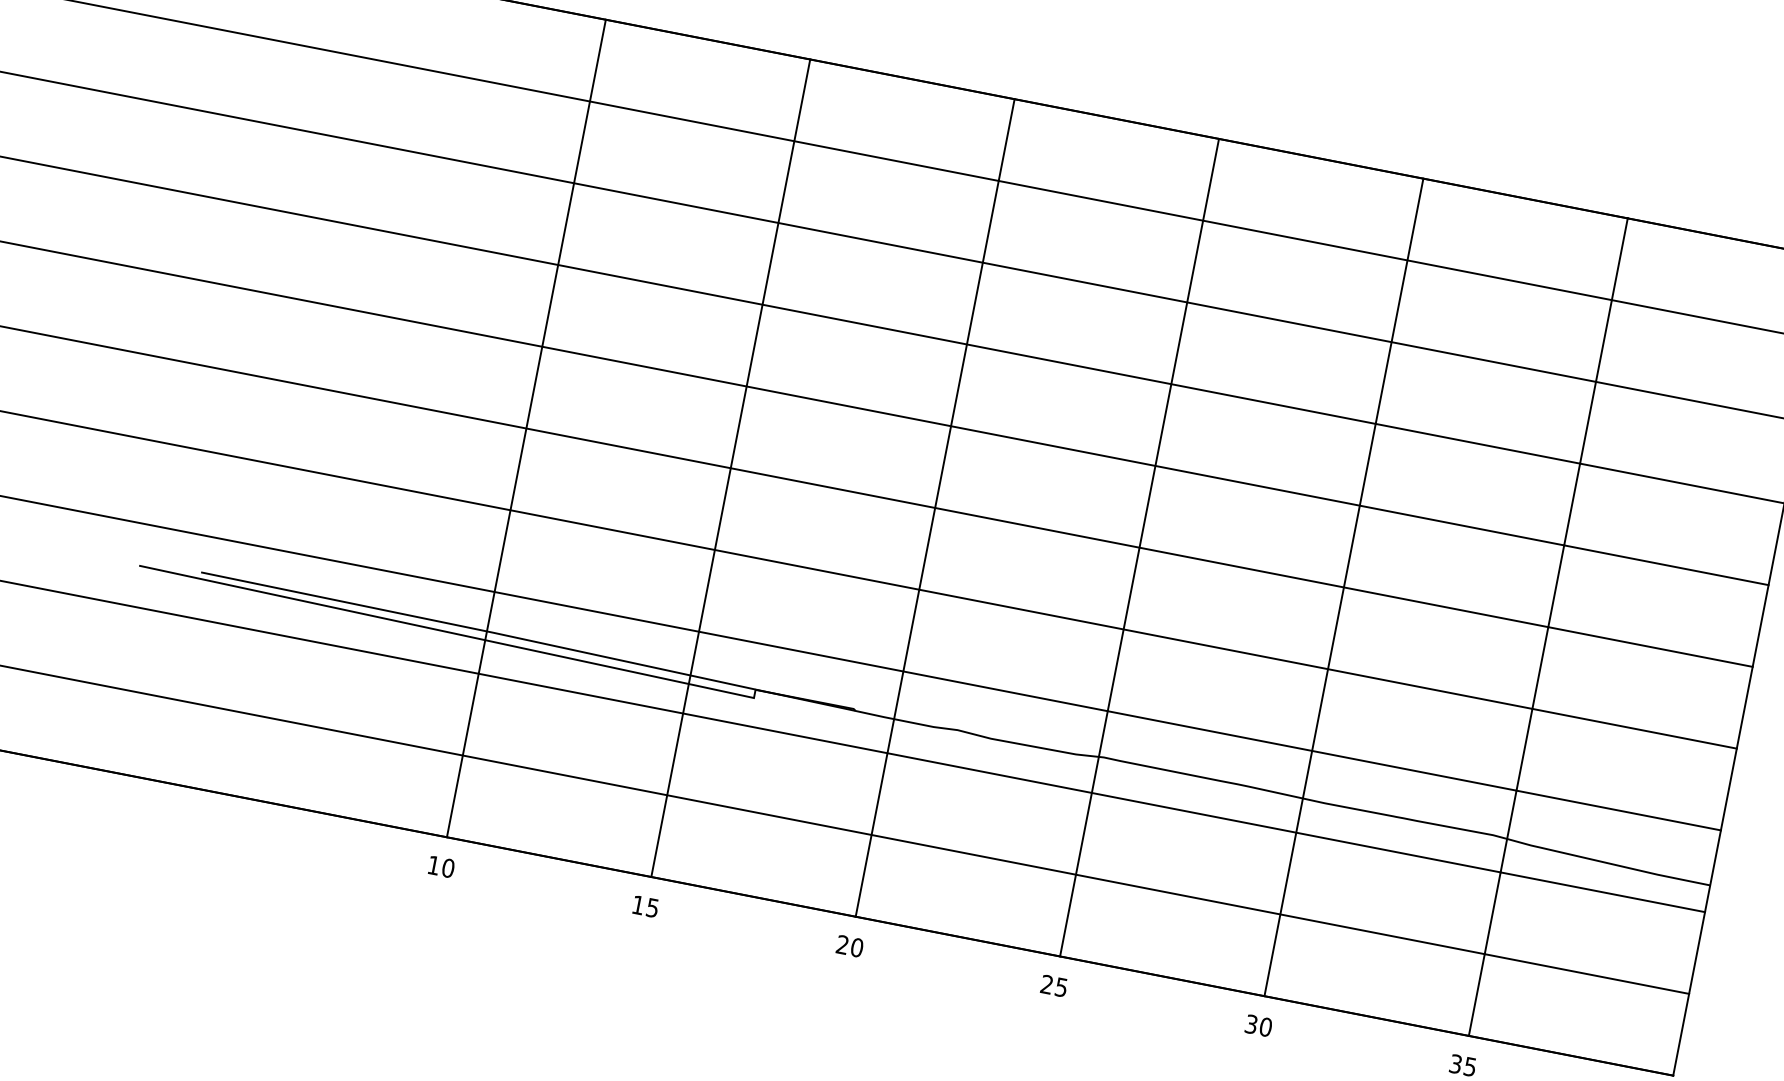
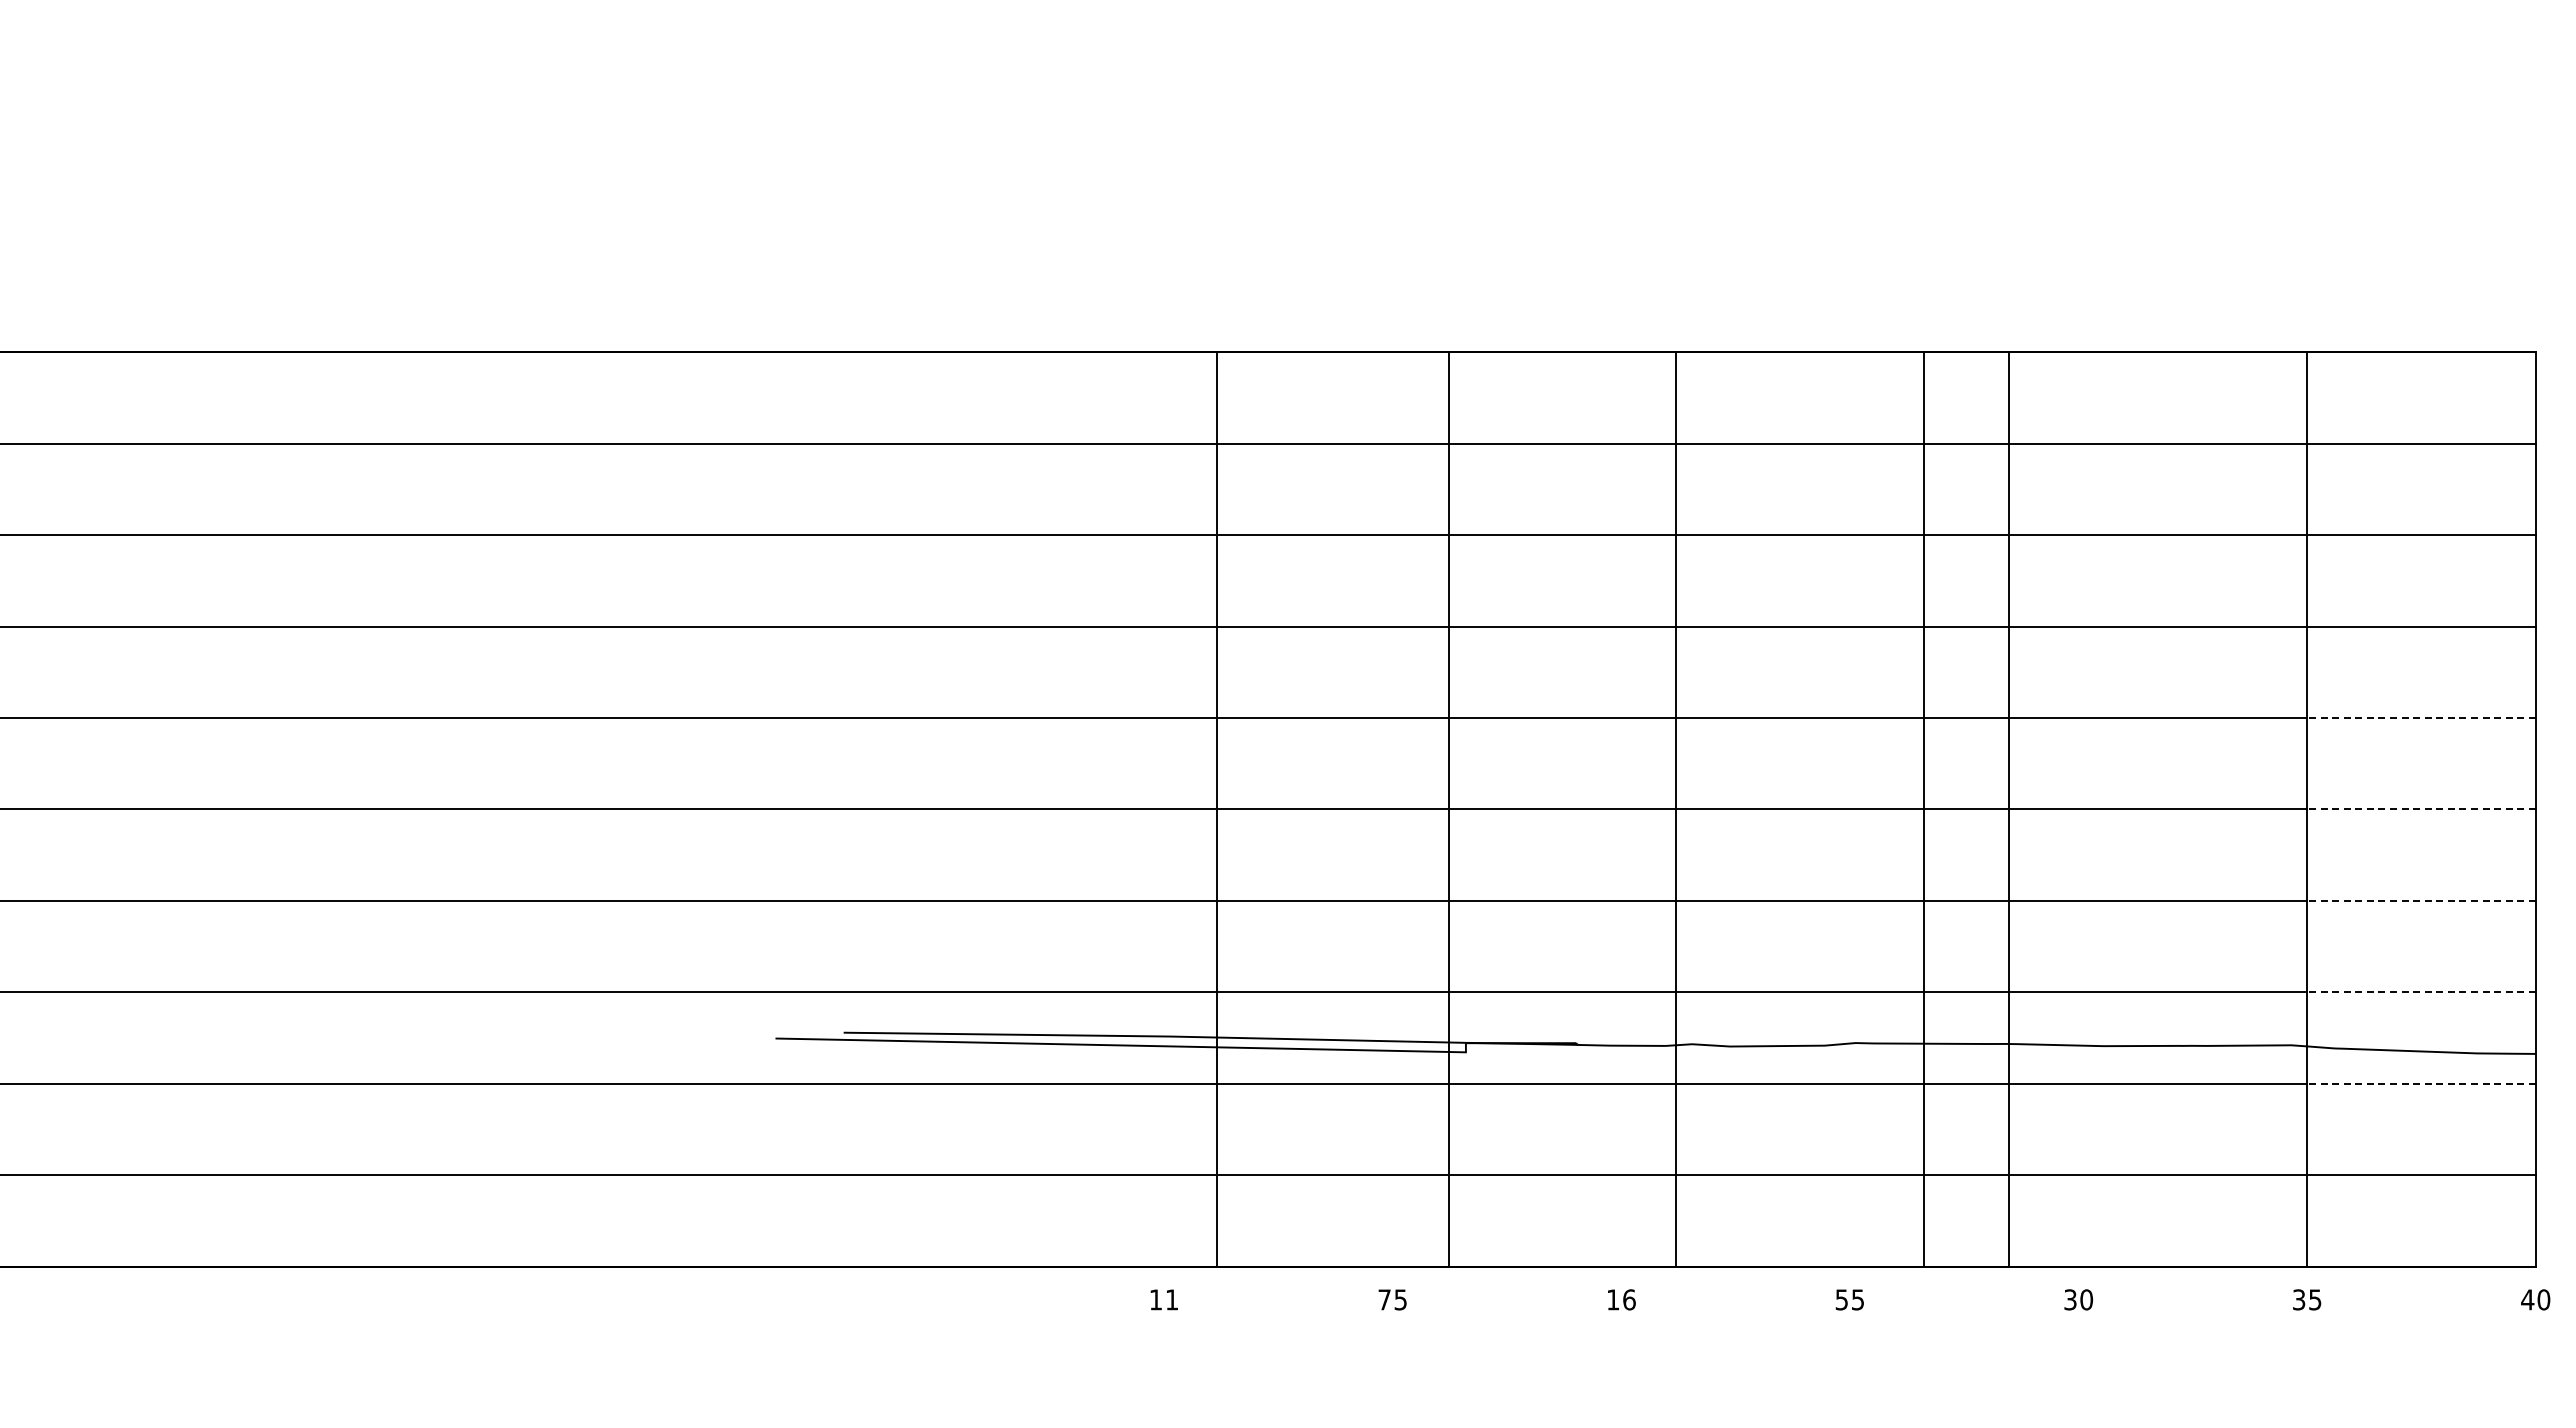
line: (526, 428) -> (1217, 809), moved
line: (730, 468) -> (1448, 809), moved
line: (935, 507) -> (1676, 809), moved
line: (1139, 547) -> (1924, 809), moved
line: (1666, 565) -> (2421, 718), solid -> dashed
line: (1343, 587) -> (2008, 809), moved
line: (1650, 647) -> (2421, 809), solid -> dashed
line: (1634, 728) -> (2421, 900), solid -> dashed
line: (1618, 810) -> (2421, 992), solid -> dashed
text: (447, 867) -> (1171, 1299), 10 -> 11
line: (1602, 891) -> (2421, 1083), solid -> dashed
text: (638, 904) -> (1384, 1299), 15 -> 75
text: (850, 946) -> (1621, 1299), 20 -> 16
text: (1046, 984) -> (1841, 1299), 25 -> 55

